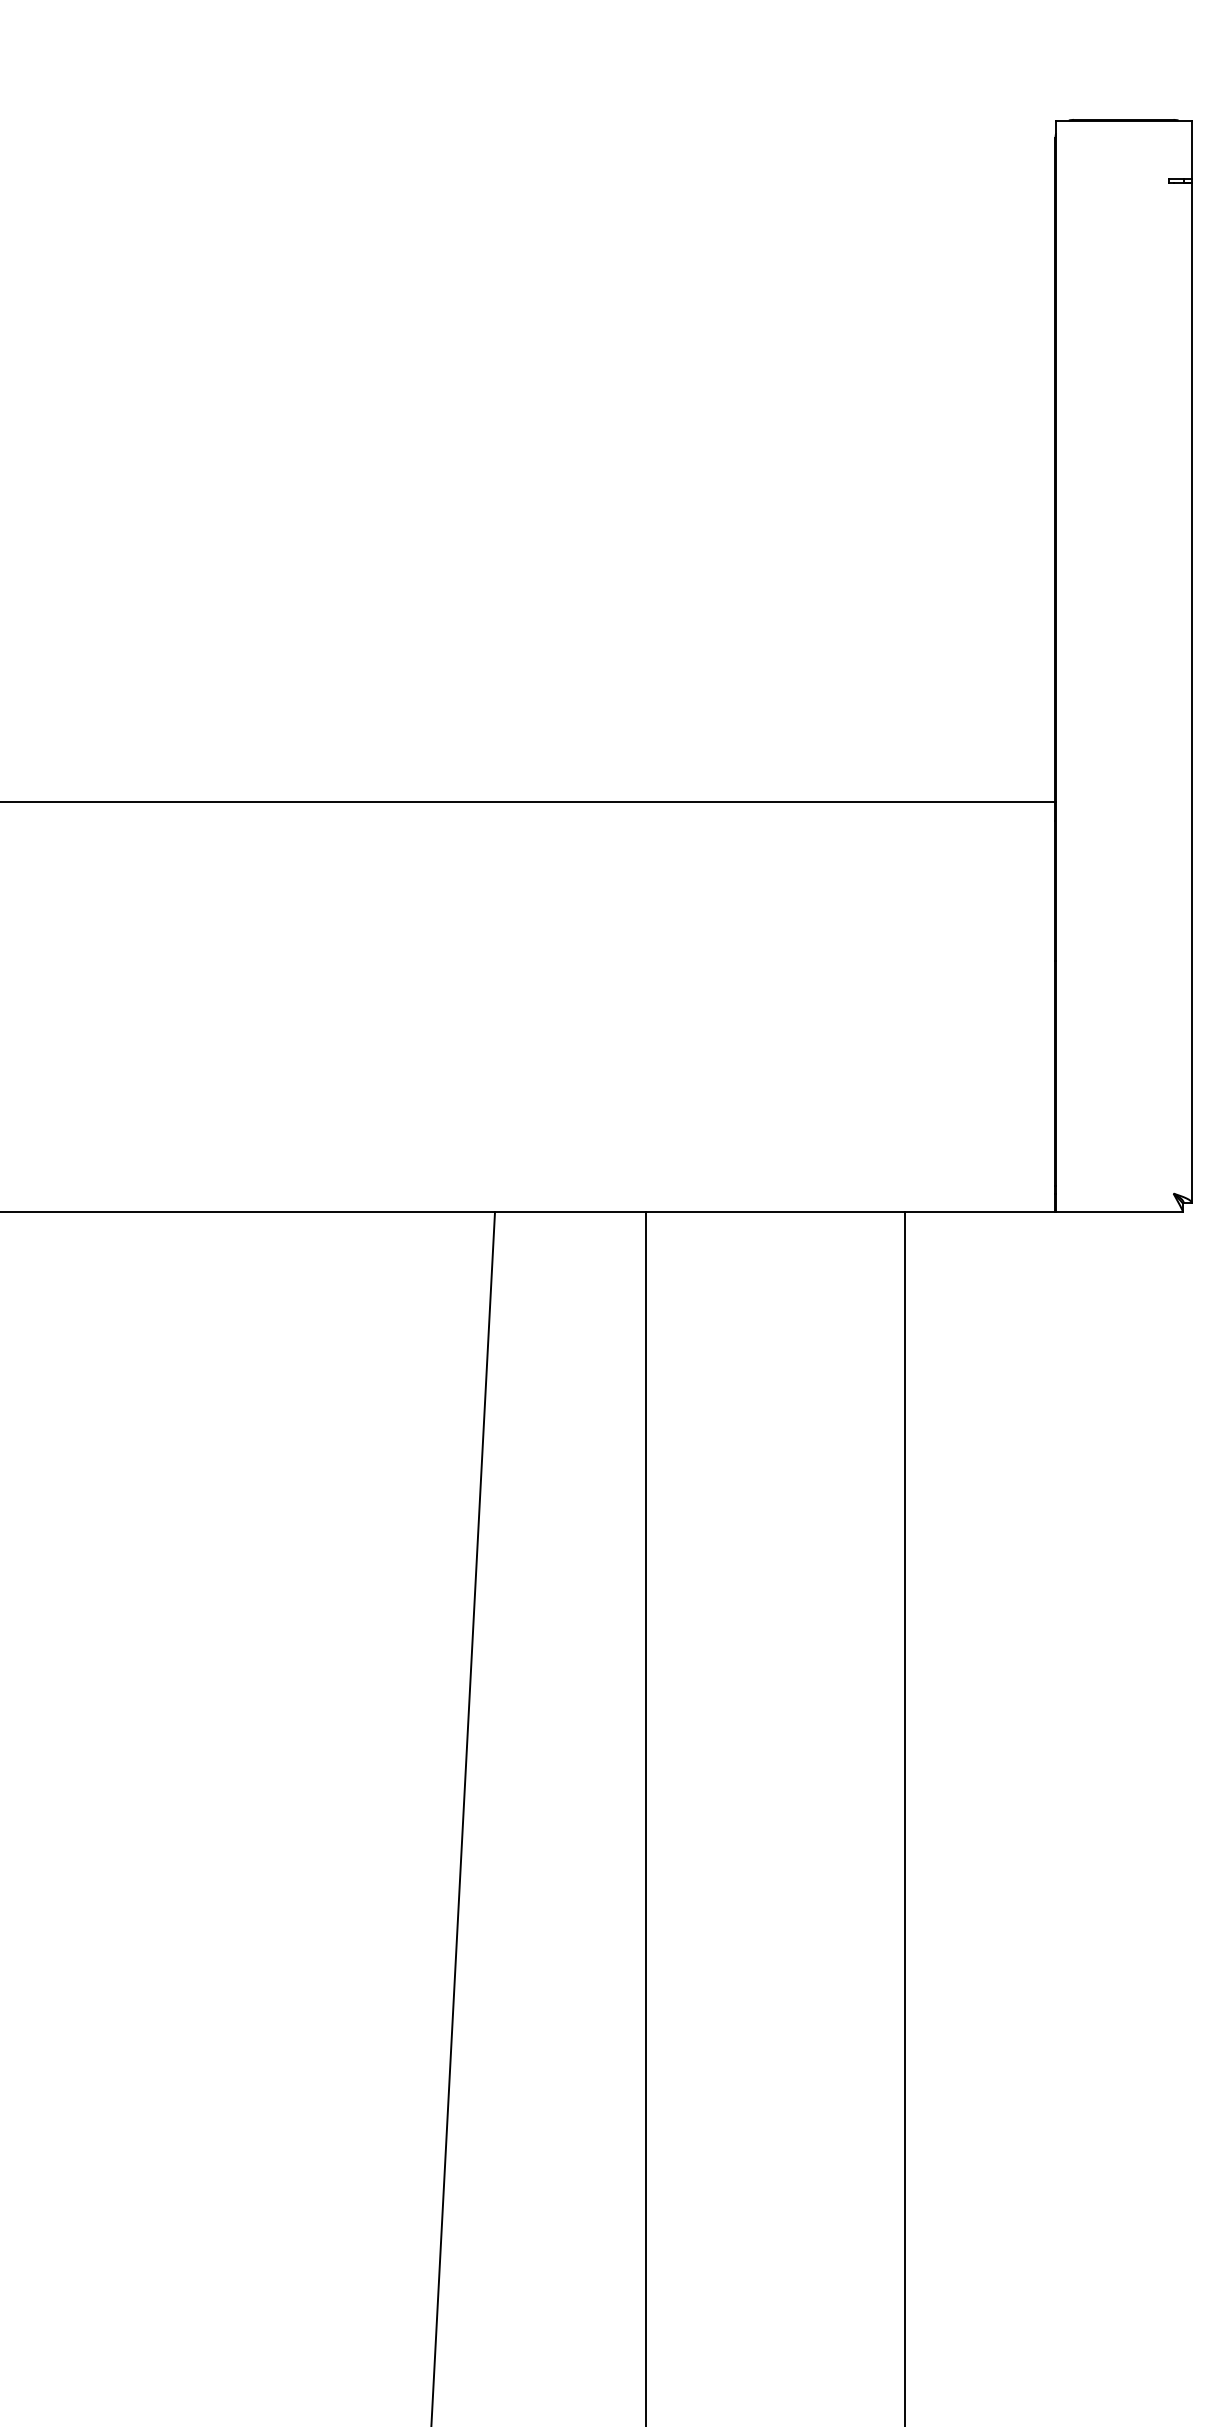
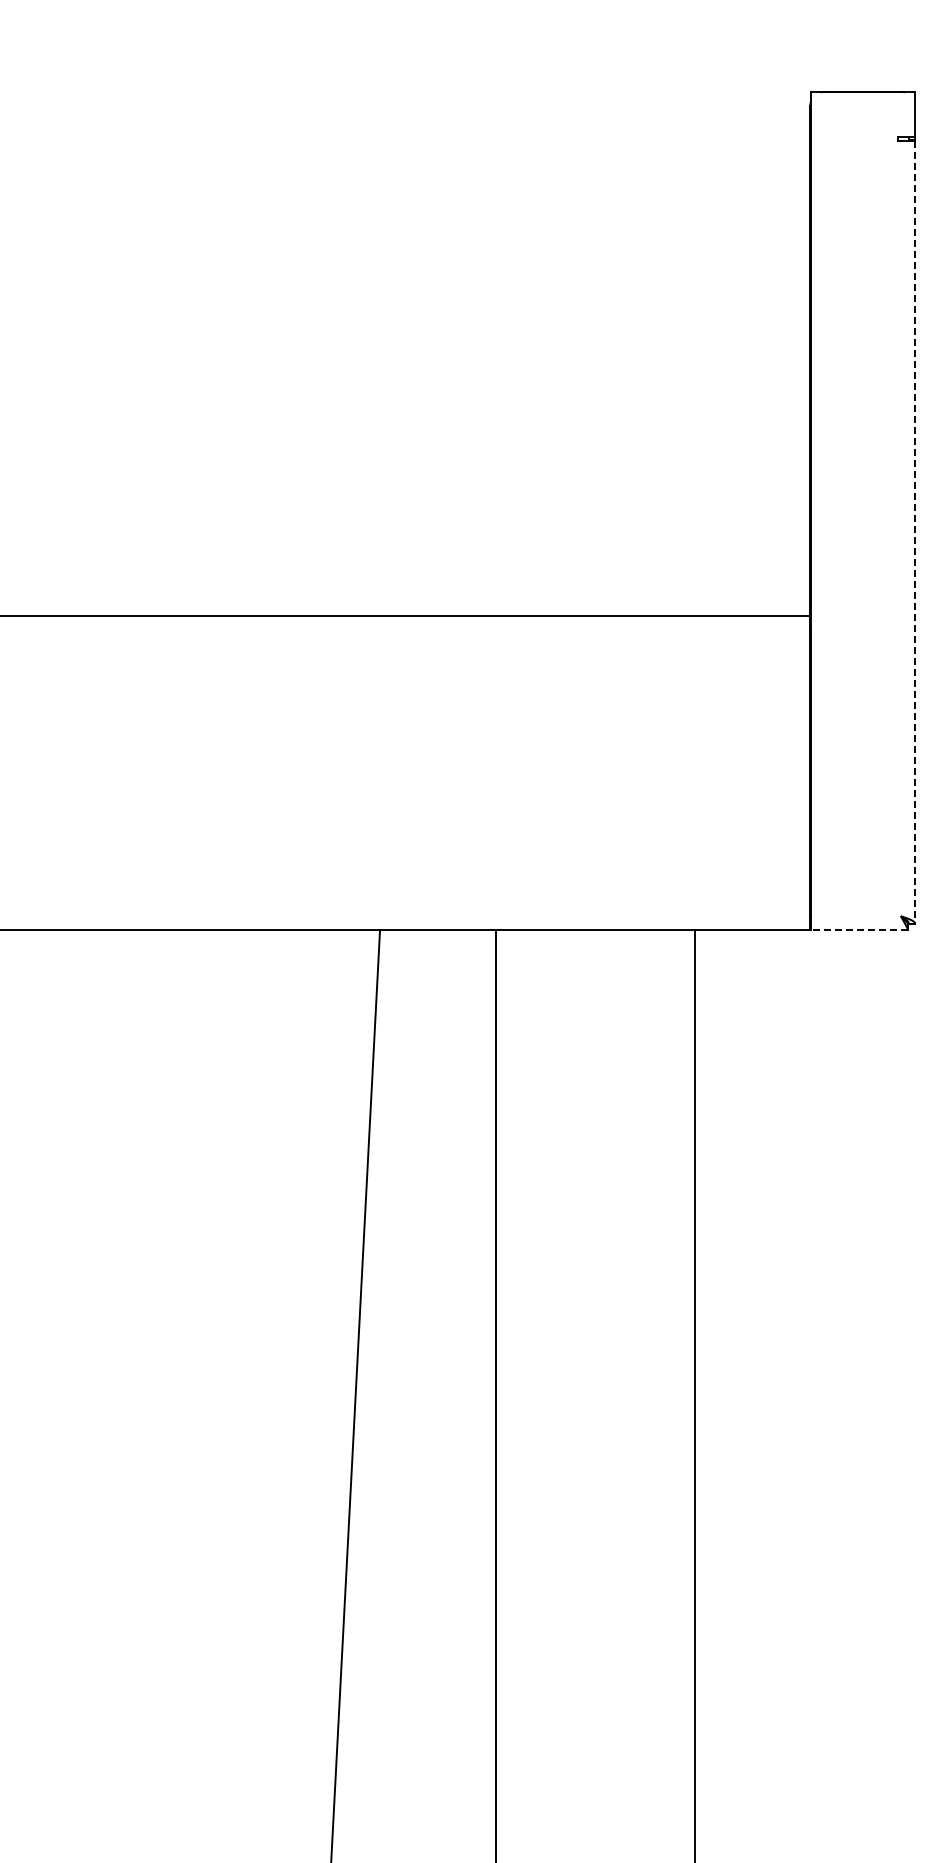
line: (1192, 693) -> (915, 532), solid -> dashed
line: (1119, 1212) -> (859, 930), solid -> dashed

